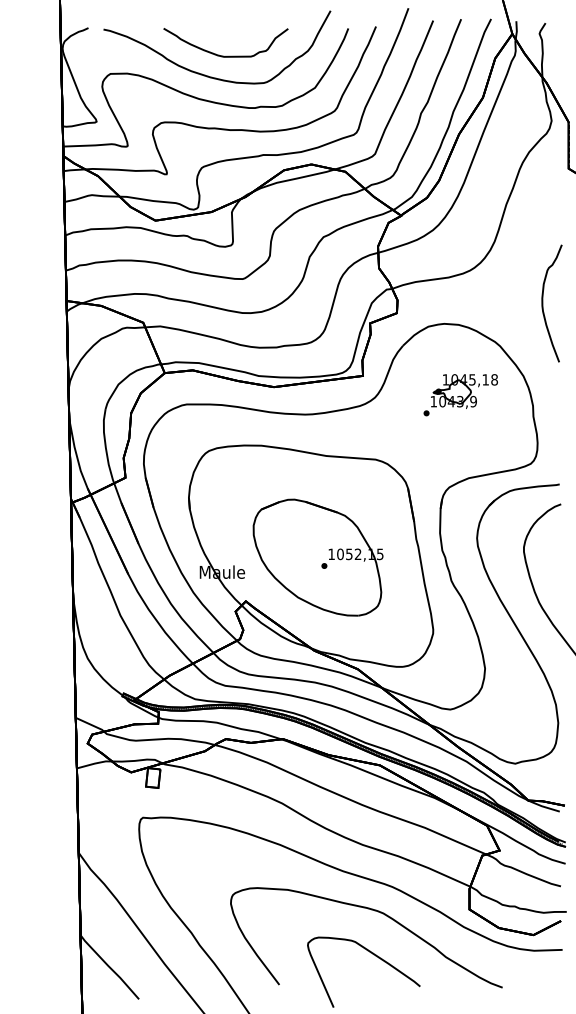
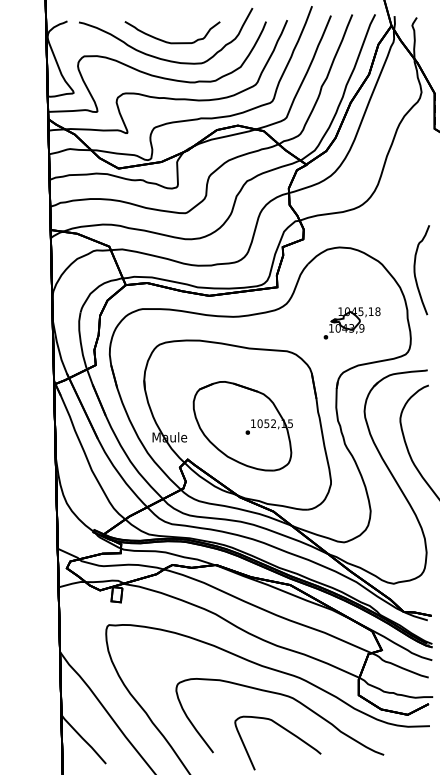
curve: (543, 303) -> (415, 270), moved
part: (460, 395) -> (351, 323), moved

